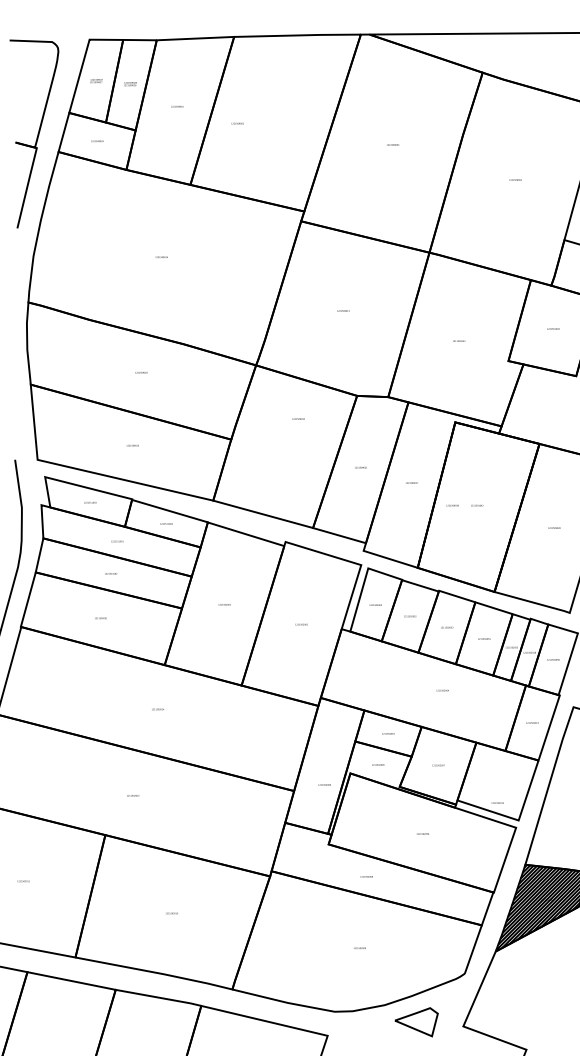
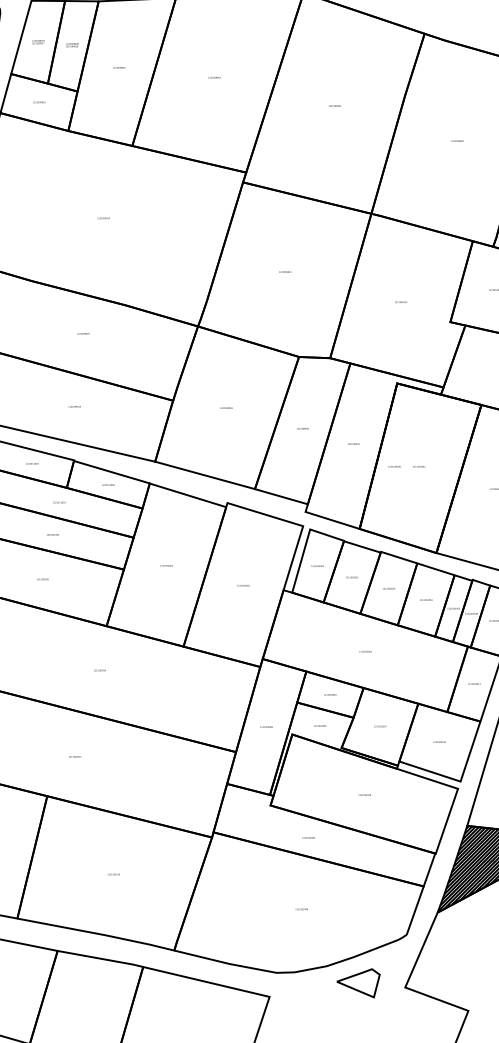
text: (237, 123) -> (214, 77), moved
text: (298, 418) -> (226, 407), moved
text: (442, 690) -> (365, 651), moved
text: (324, 784) -> (266, 726), moved
text: (497, 802) -> (439, 741), moved

